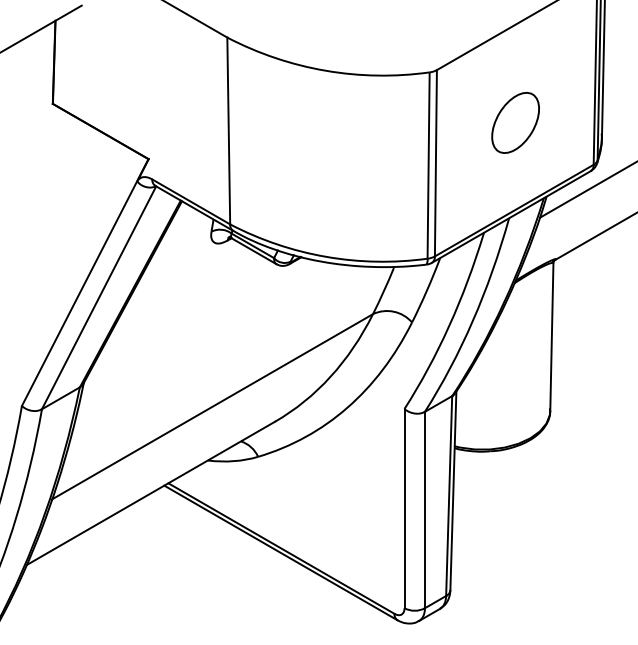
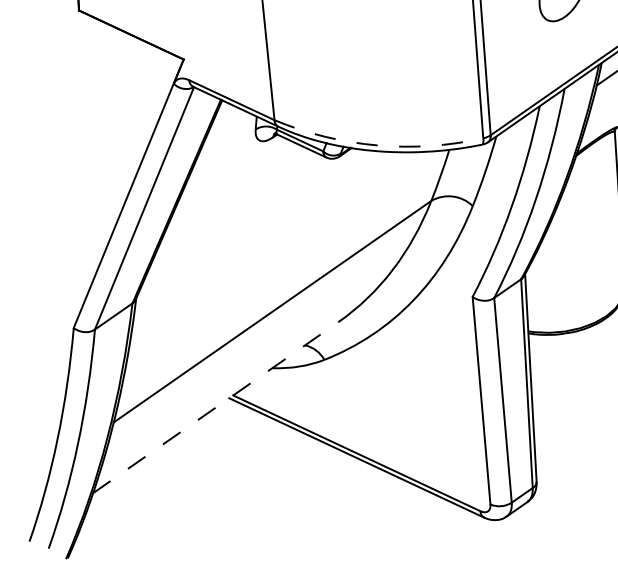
arc: (326, 256) -> (377, 145), solid -> dashed
line: (151, 493) -> (216, 407), solid -> dashed

